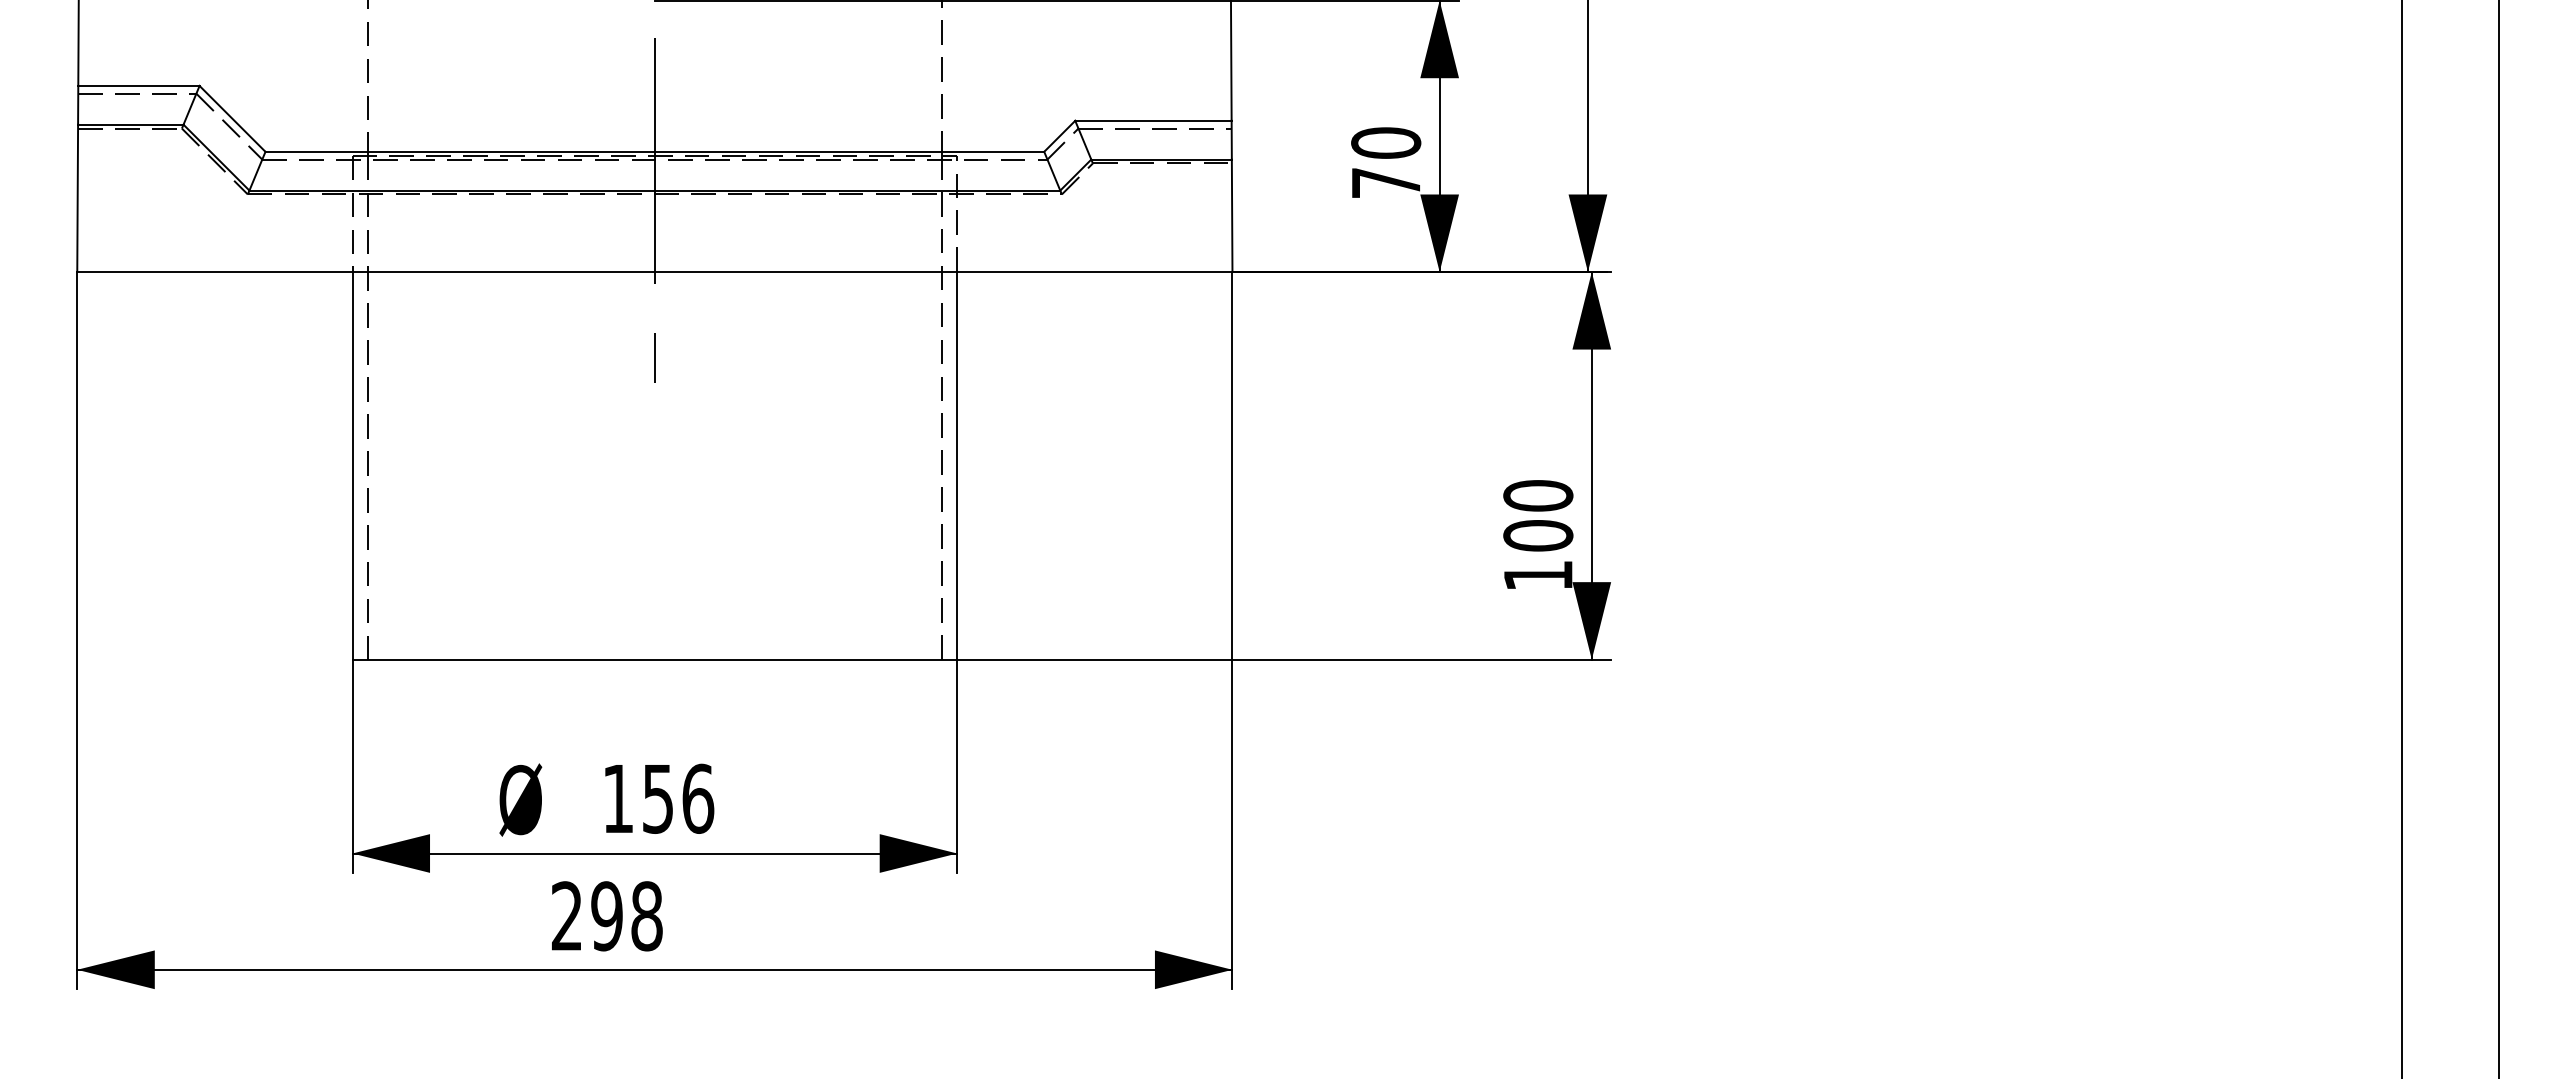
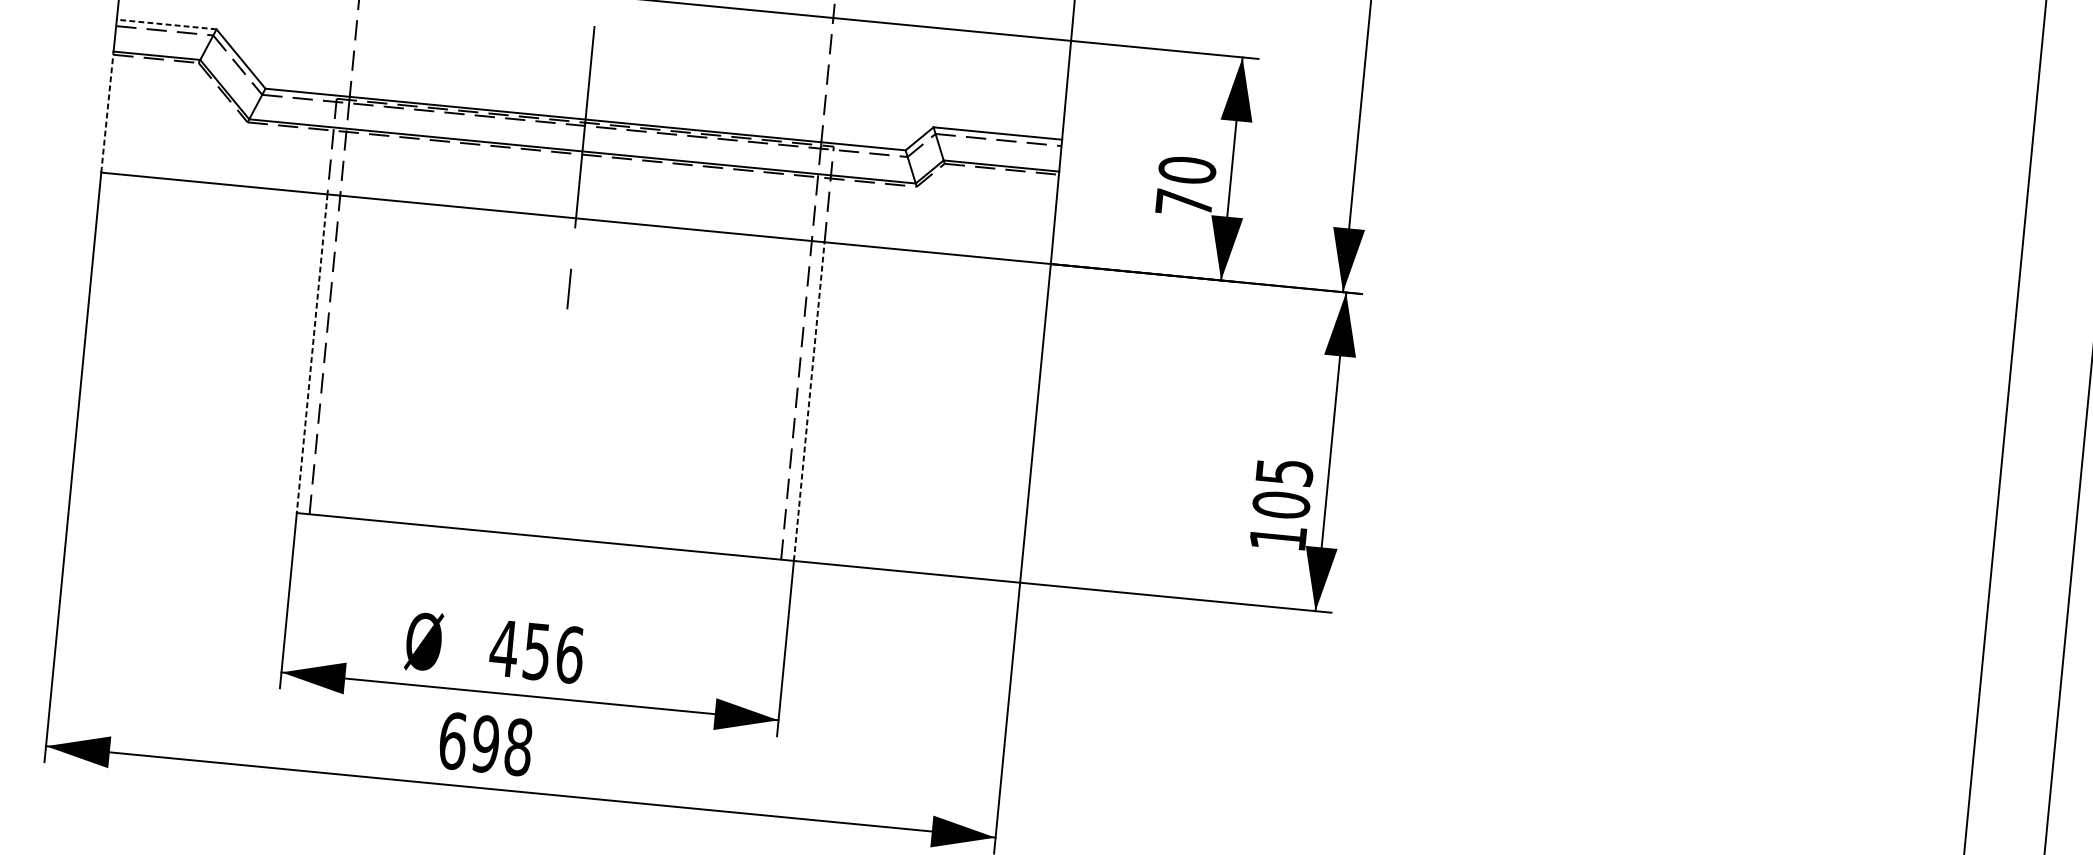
line: (138, 85) -> (166, 24), solid -> dashed
line: (77, 198) -> (107, 112), solid -> dashed
line: (352, 465) -> (312, 353), solid -> dashed
line: (957, 465) -> (809, 401), solid -> dashed
text: (1538, 495) -> (1284, 471), 100 -> 105
text: (617, 798) -> (503, 648), 156 -> 456
text: (567, 916) -> (453, 741), 298 -> 698

